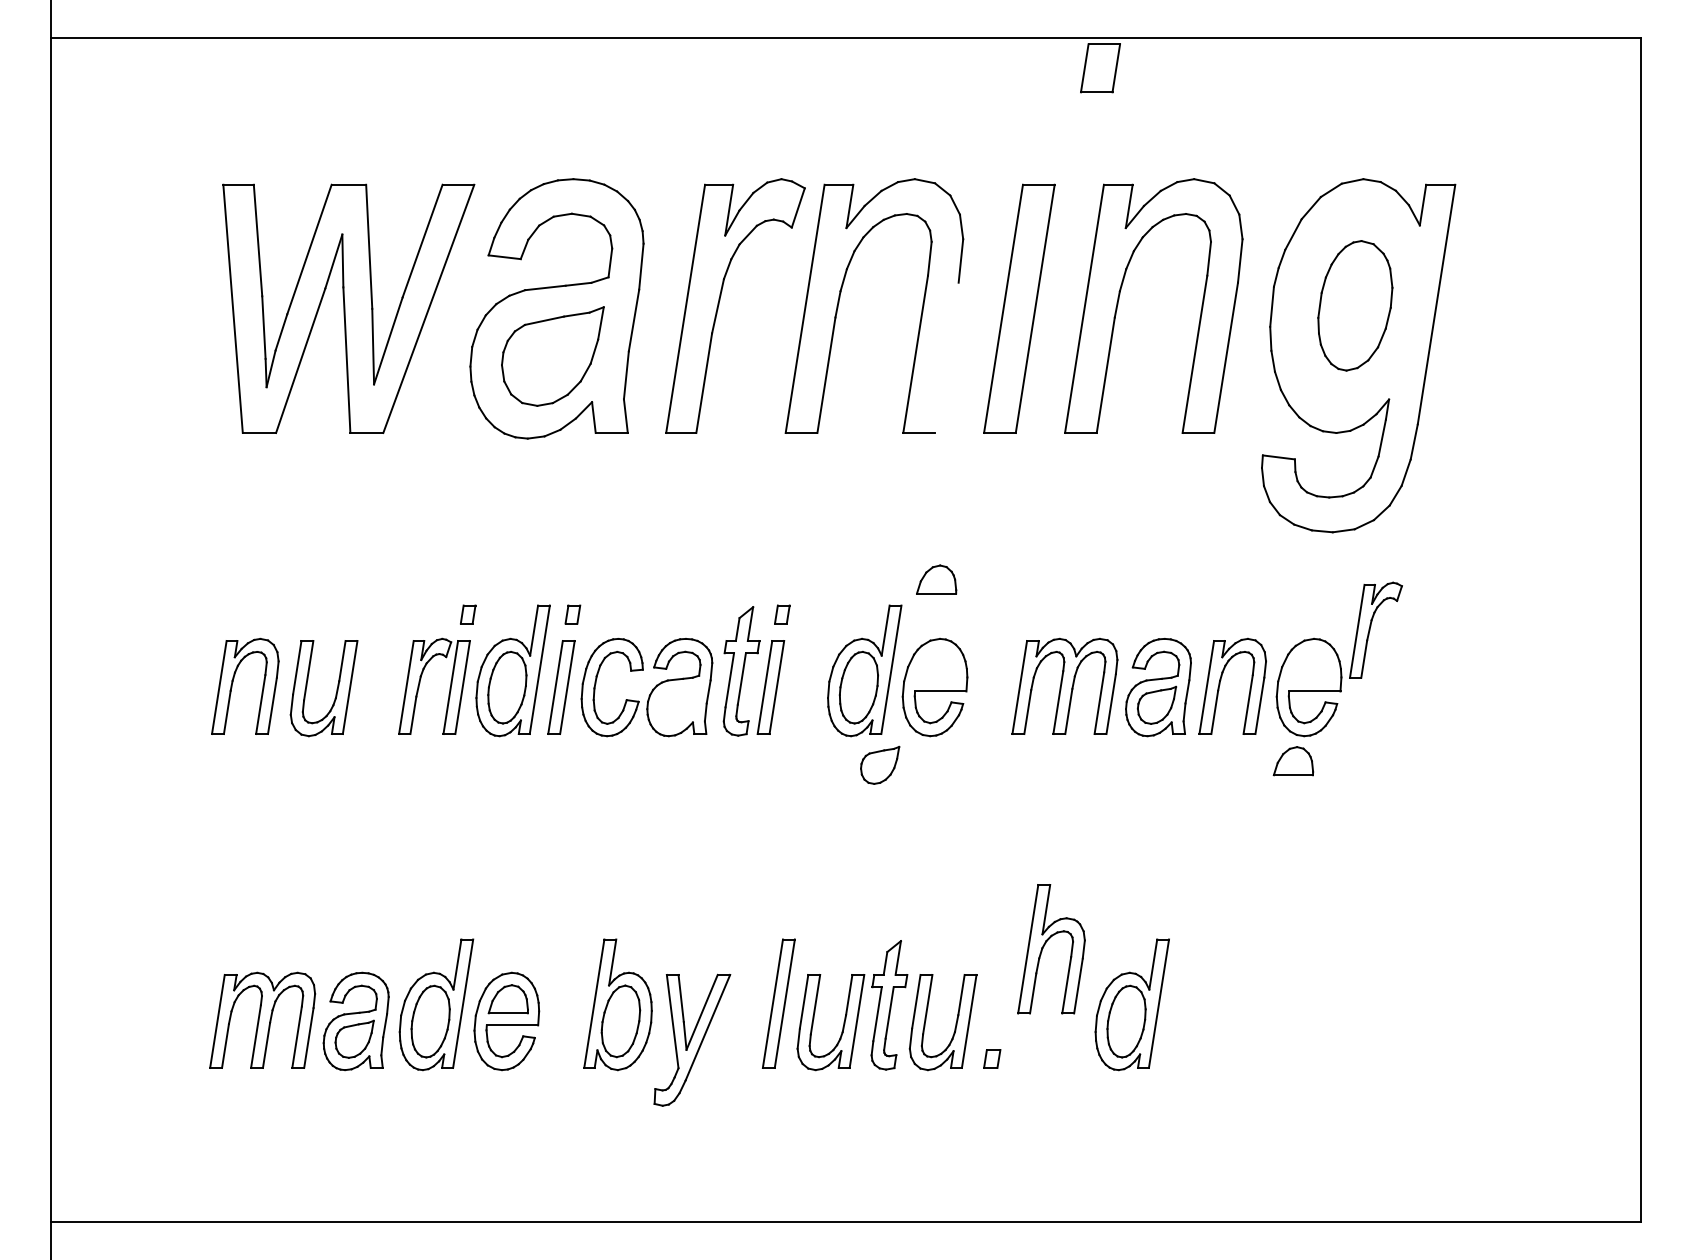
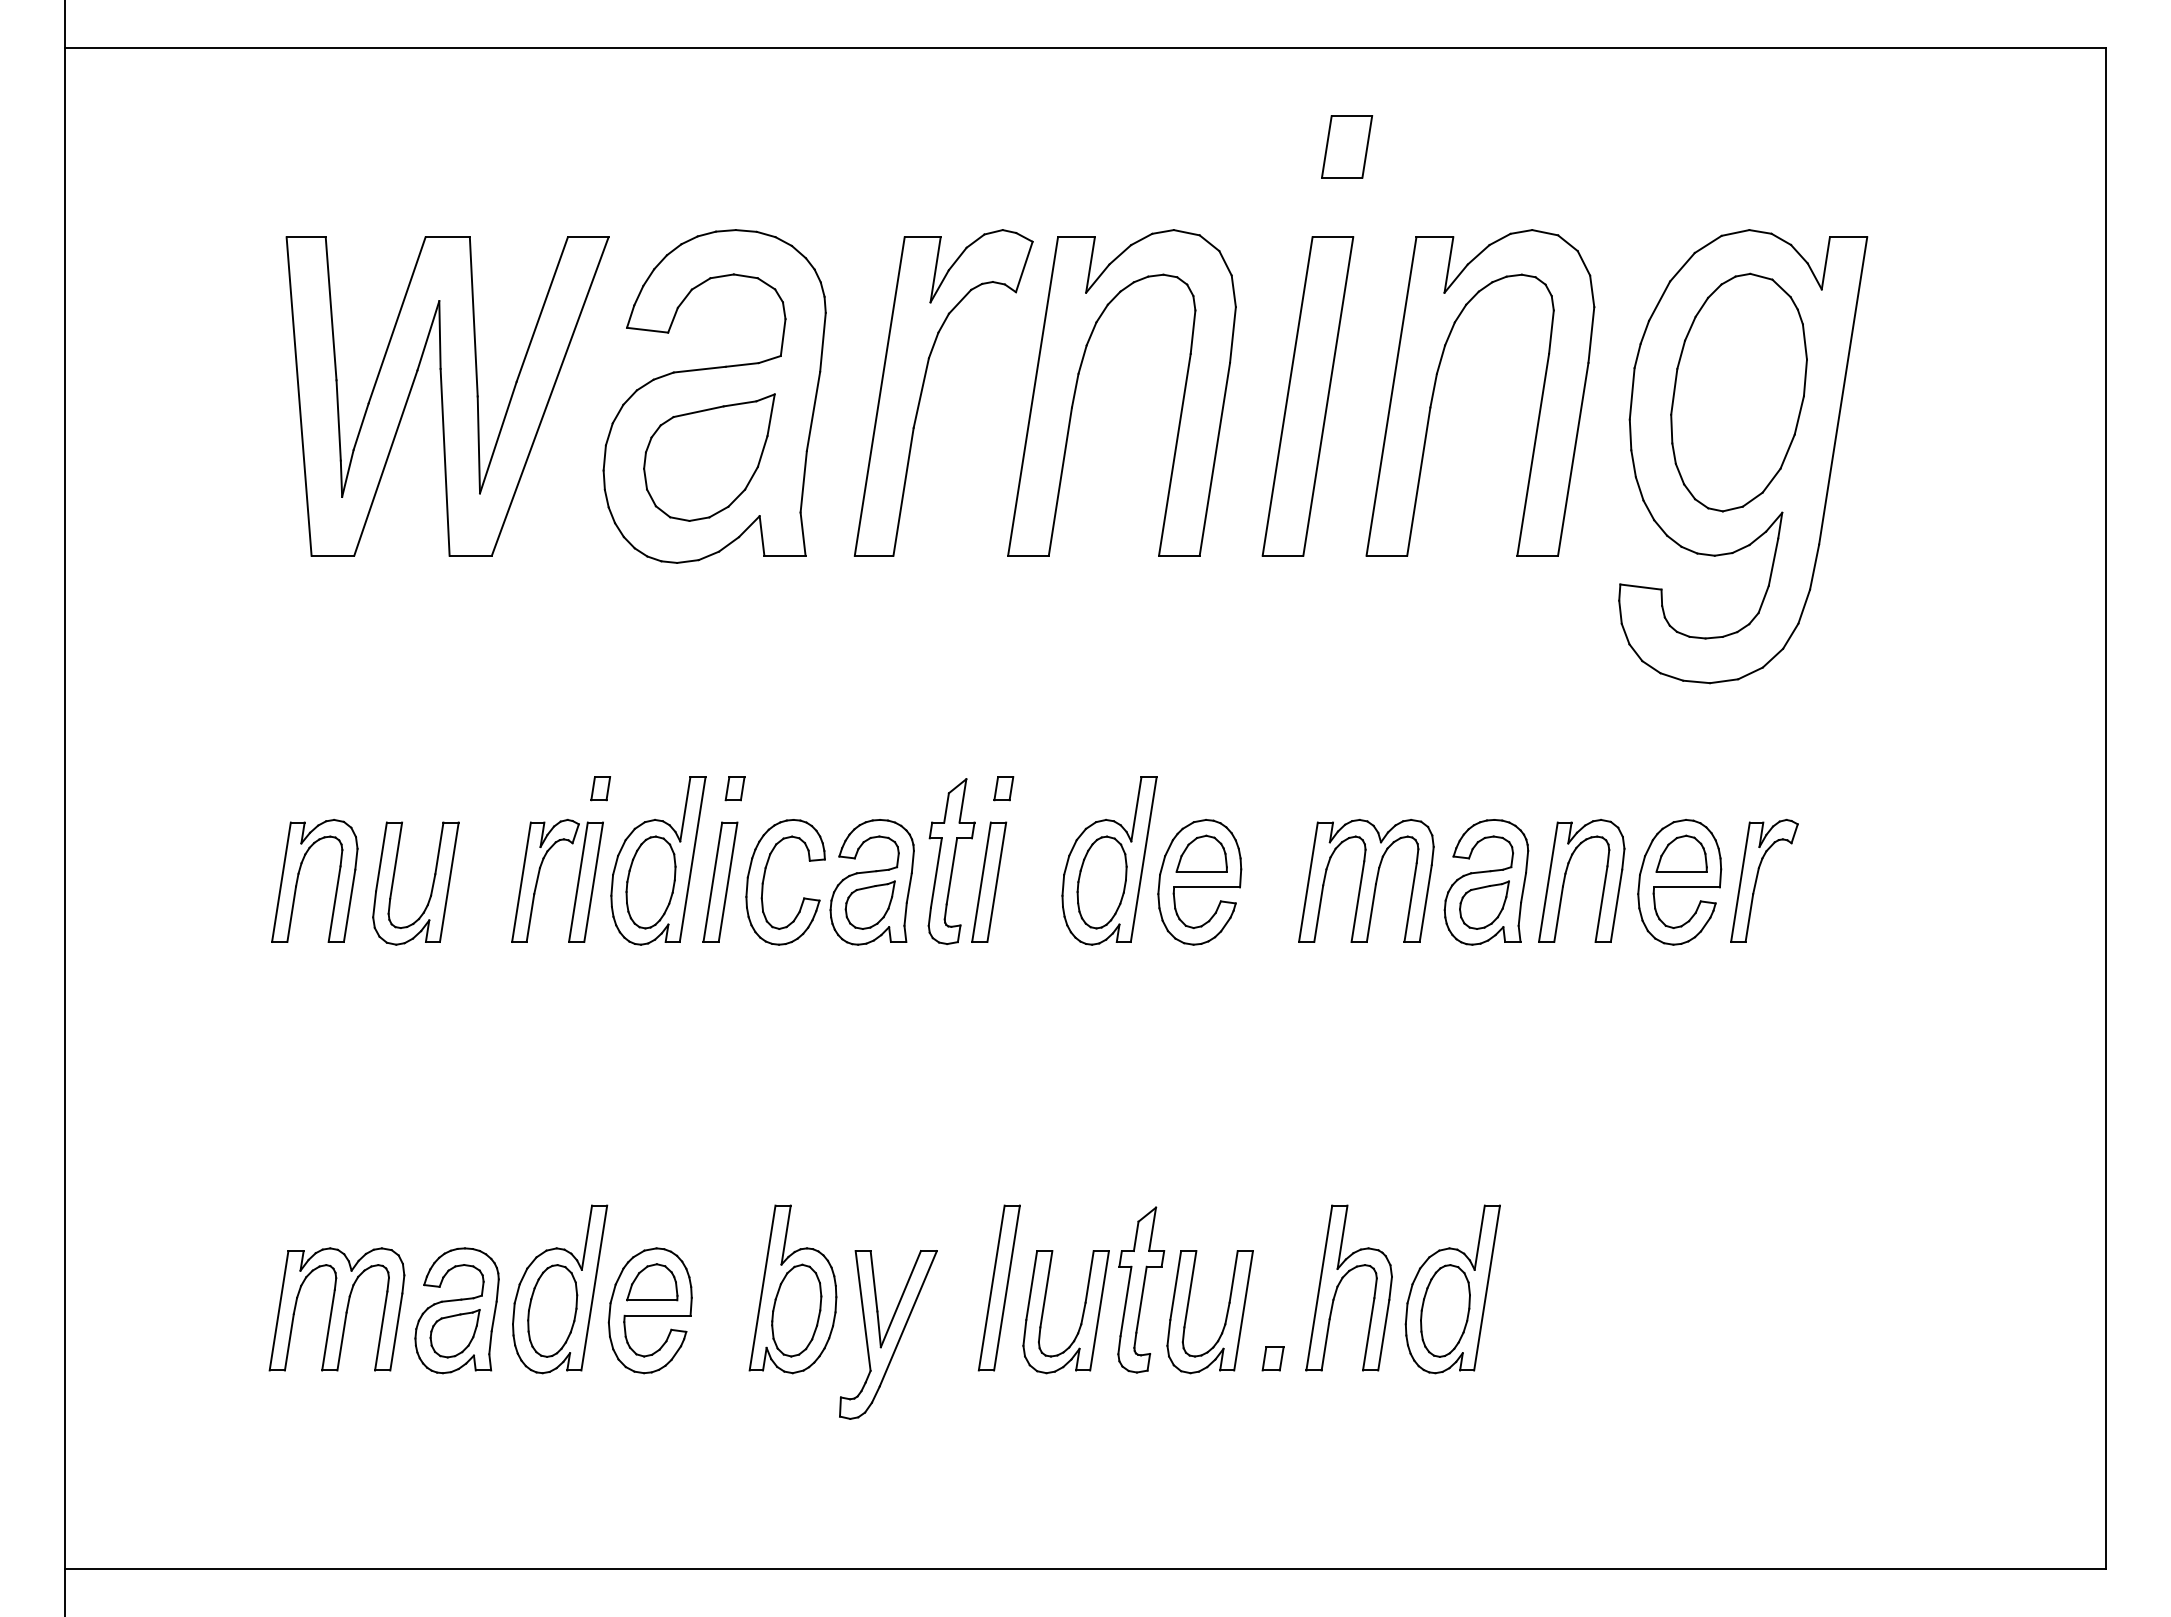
part: (1100, 68) -> (1347, 146), moved
part: (1354, 305) -> (1738, 392), size x1.43
line: (946, 357) -> (1214, 458), added
part: (936, 579) -> (1201, 853), moved
part: (1370, 630) -> (1757, 880), moved
part: (1293, 760) -> (1681, 853), moved
part: (879, 764) -> (869, 904), moved
part: (1044, 945) -> (1340, 1283), moved

